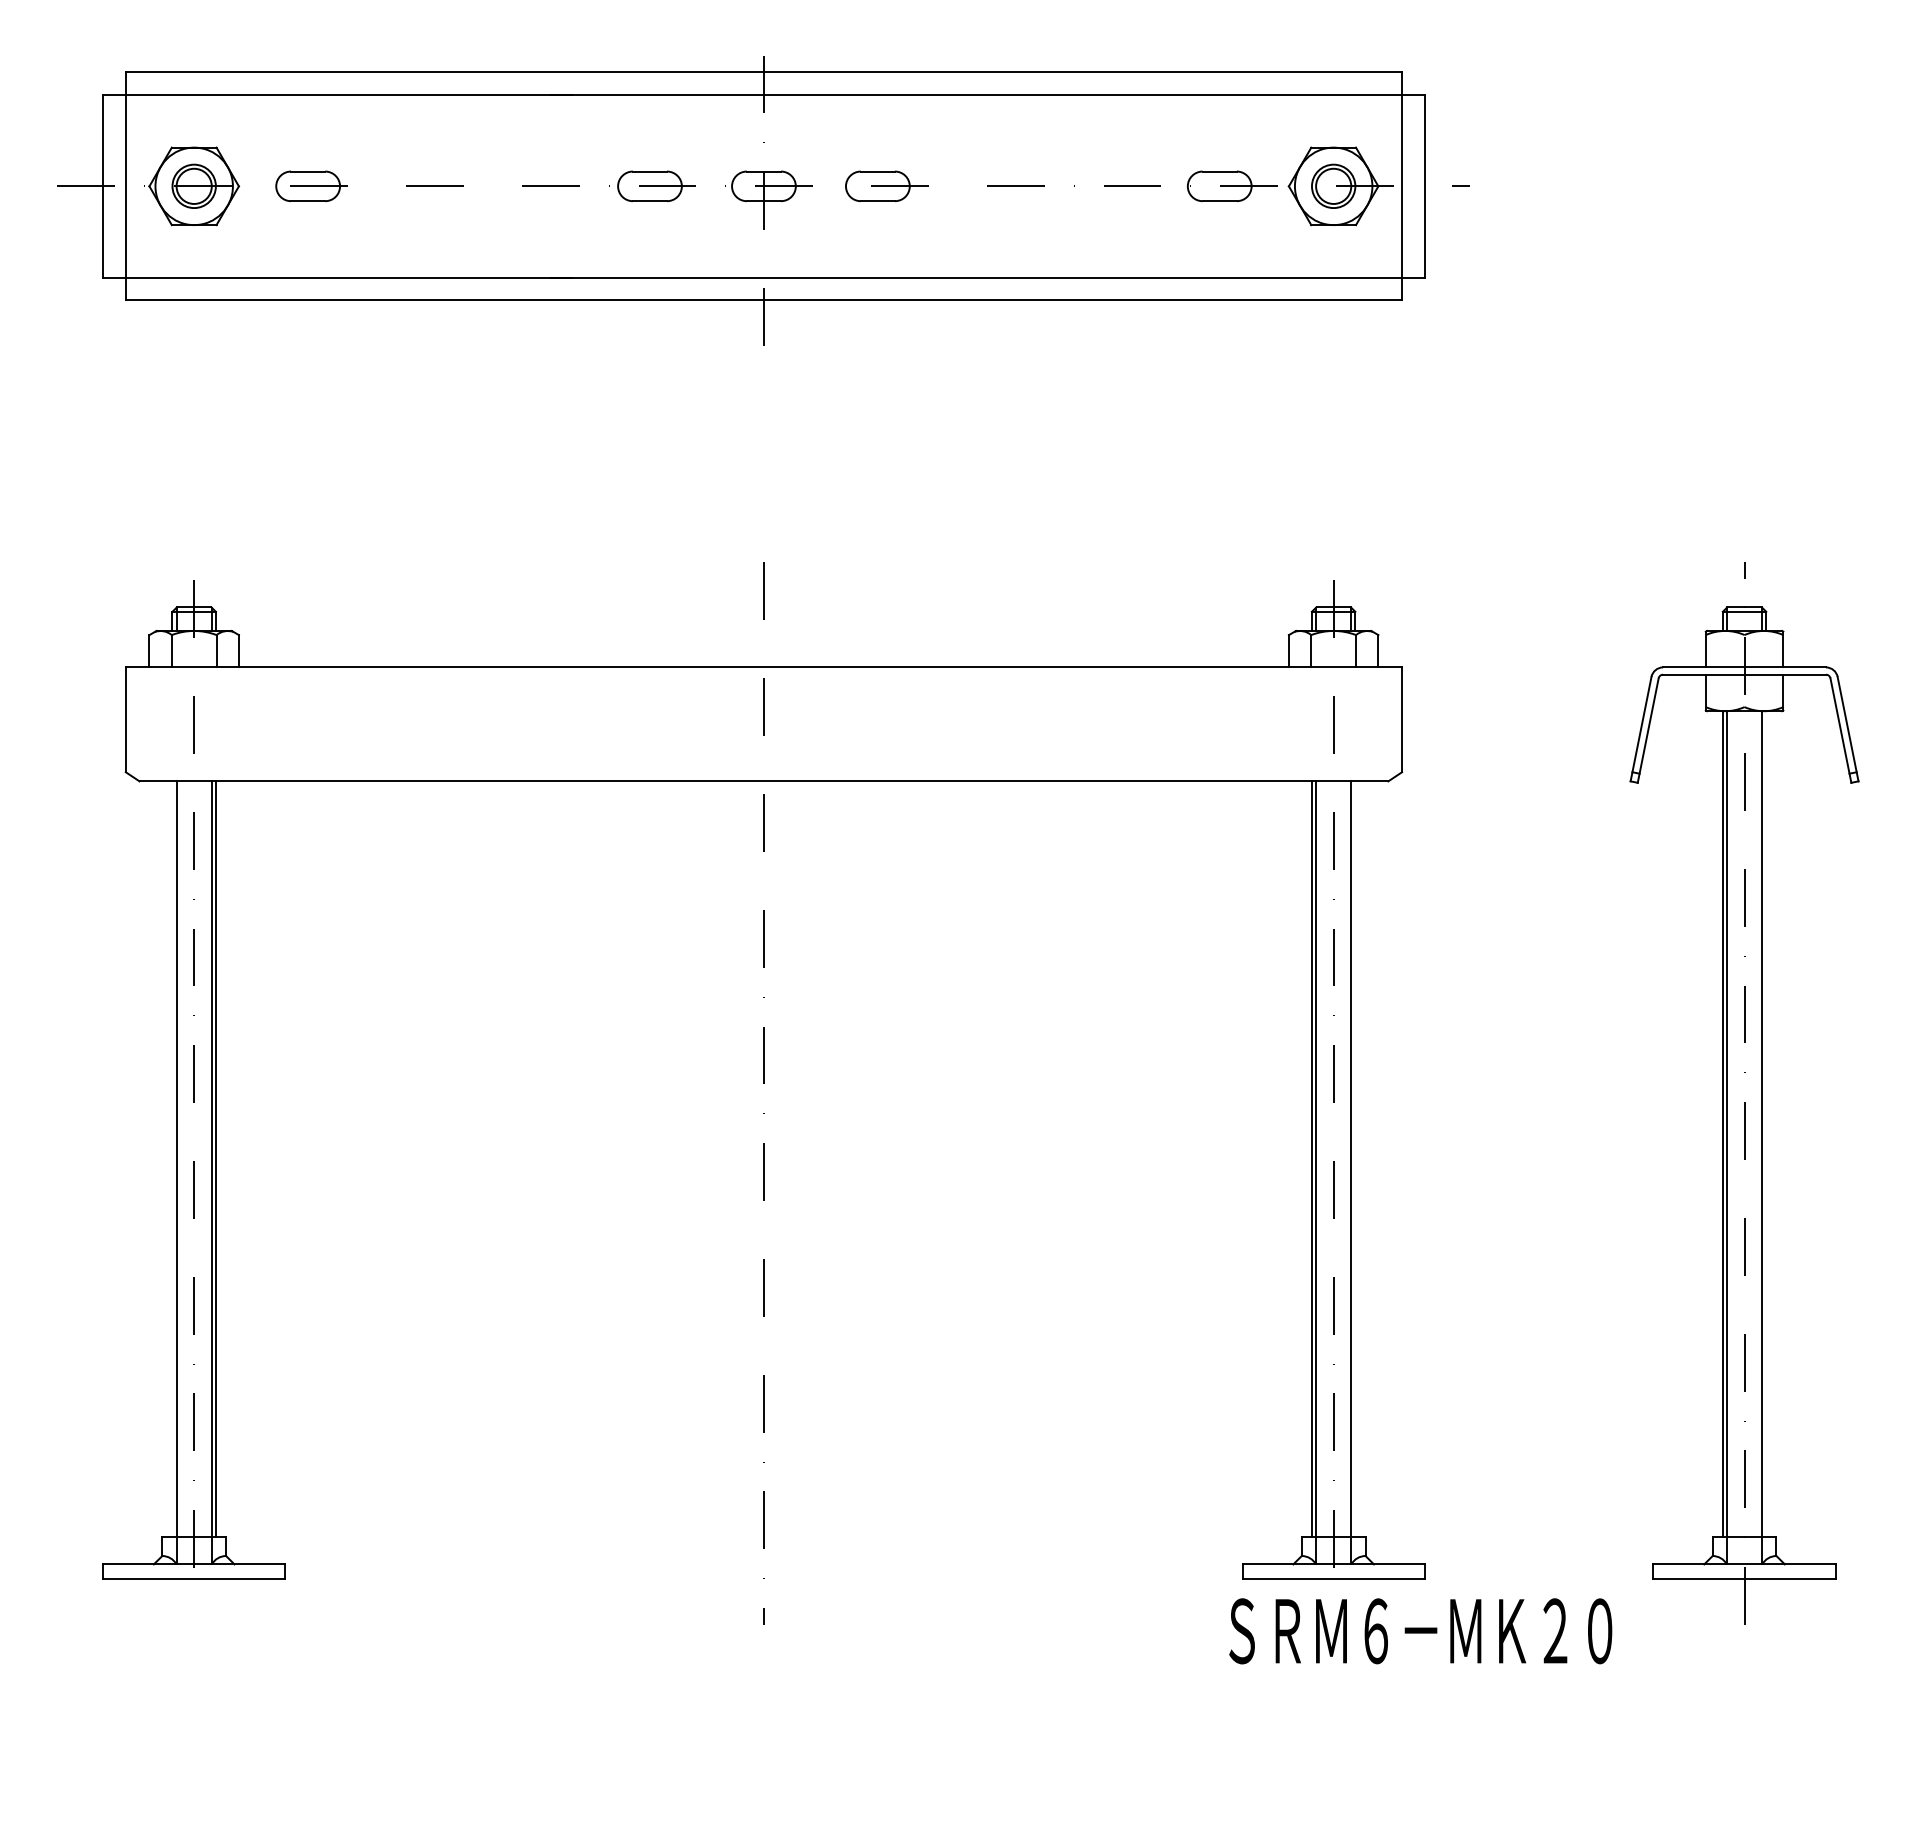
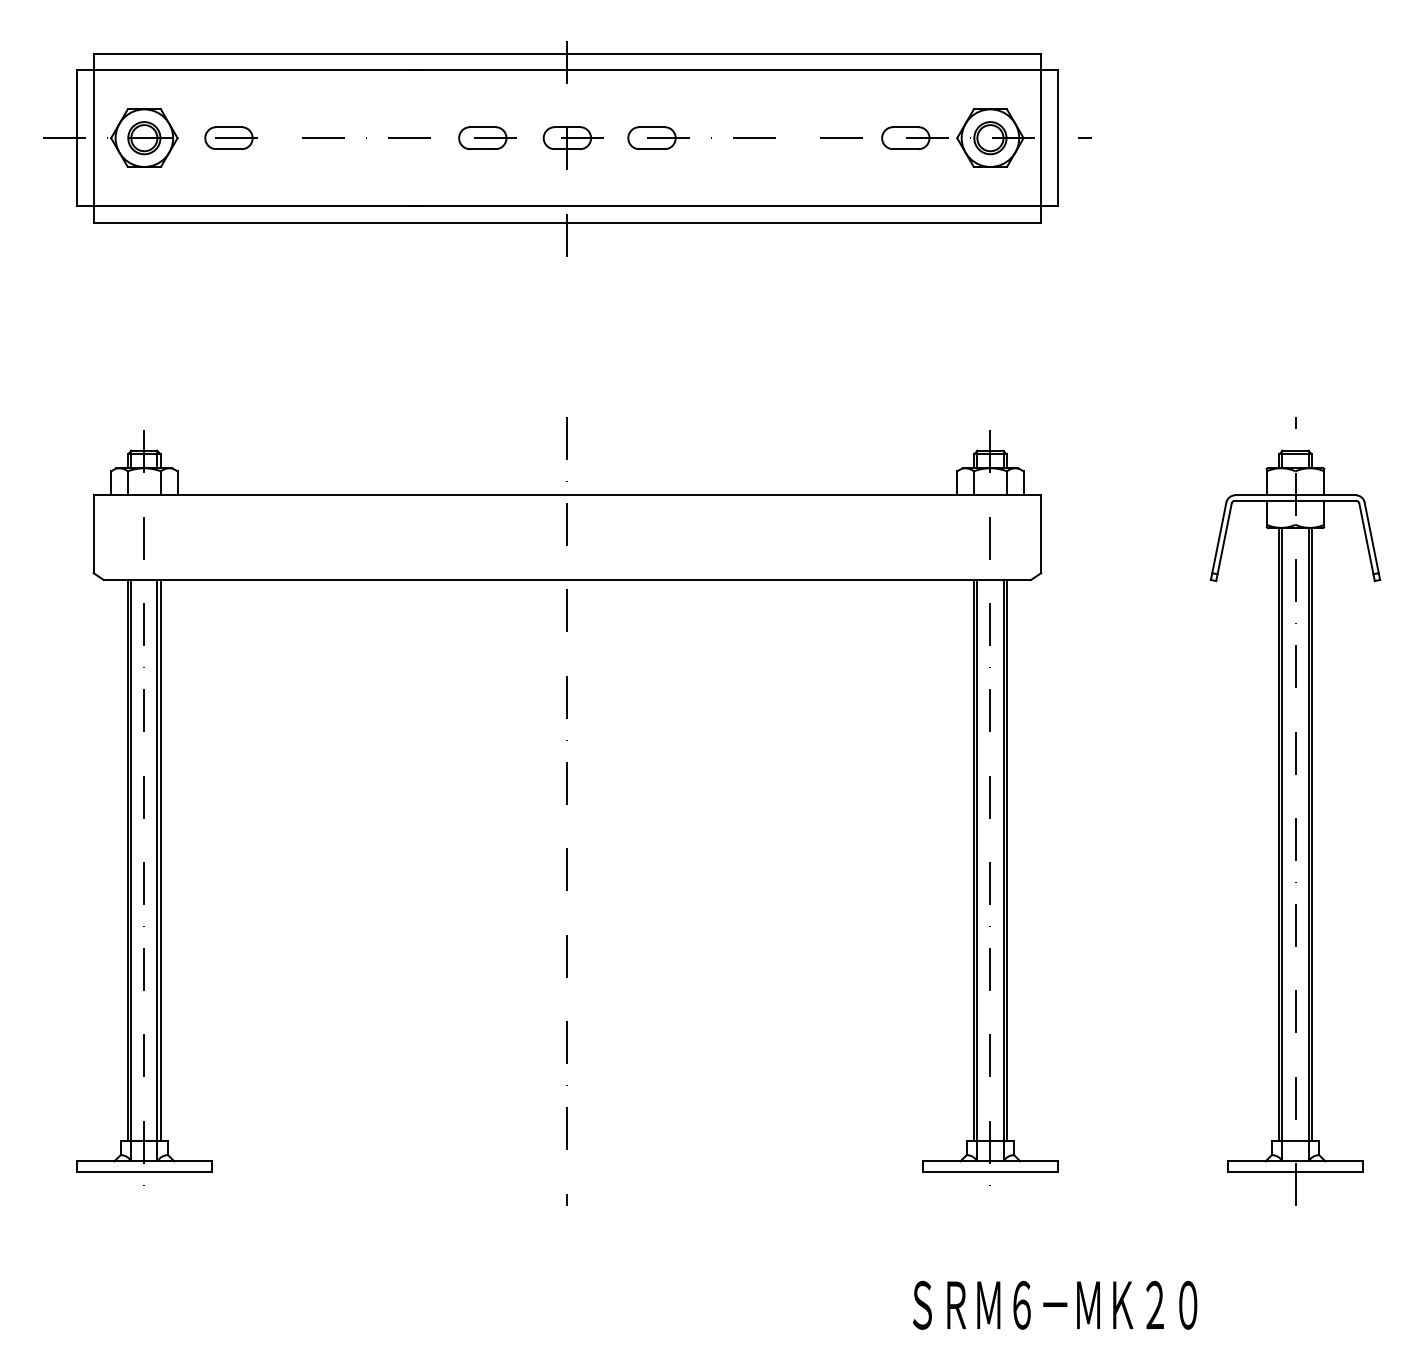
line: (1766, 1124) -> (1311, 834), added
line: (172, 1159) -> (128, 860), added
line: (1355, 1159) -> (1006, 860), added
text: (1420, 1631) -> (1054, 1305), moved

